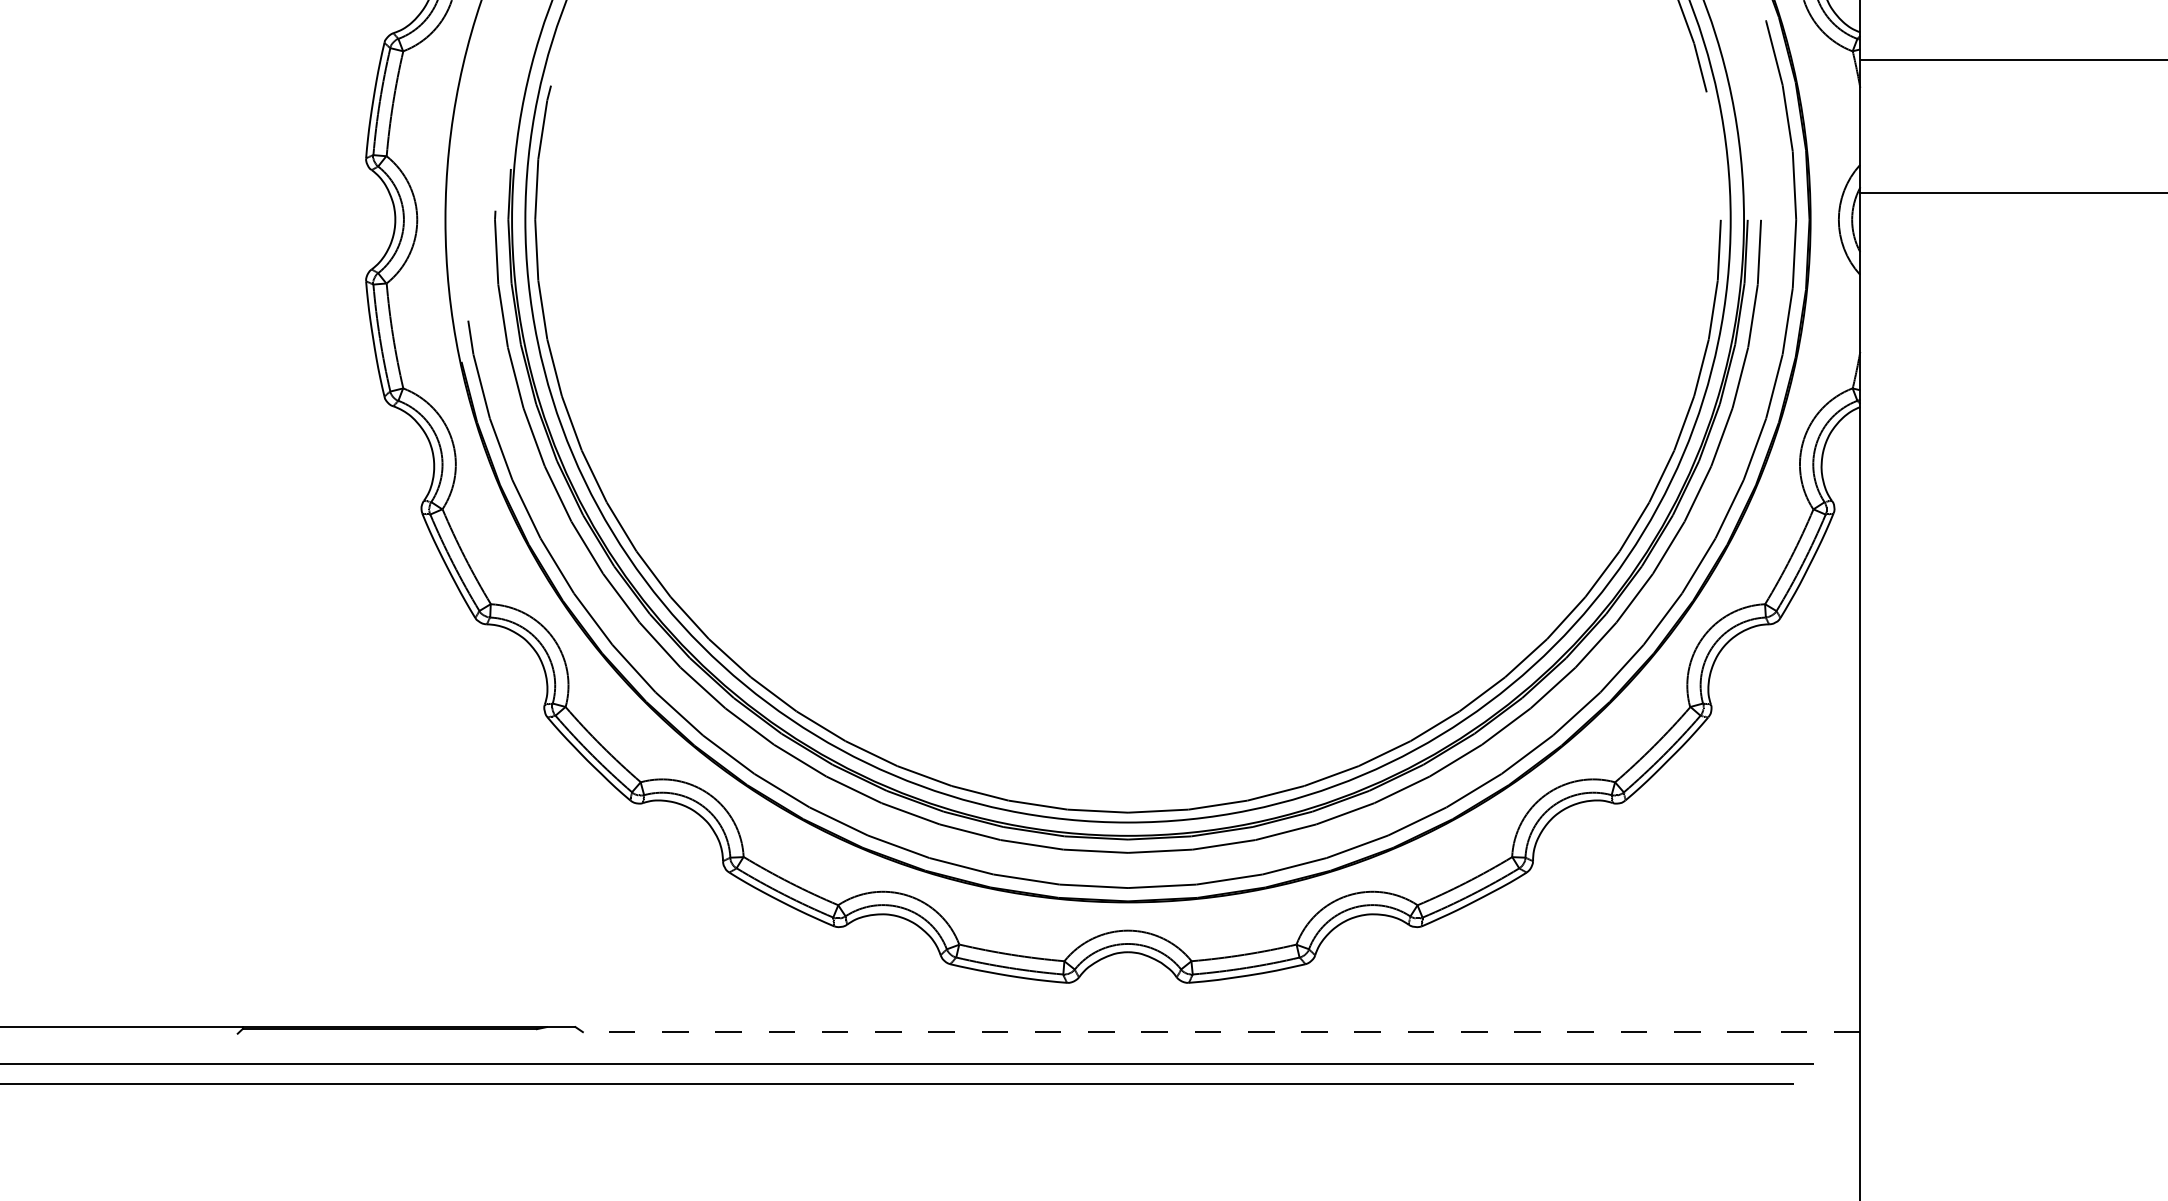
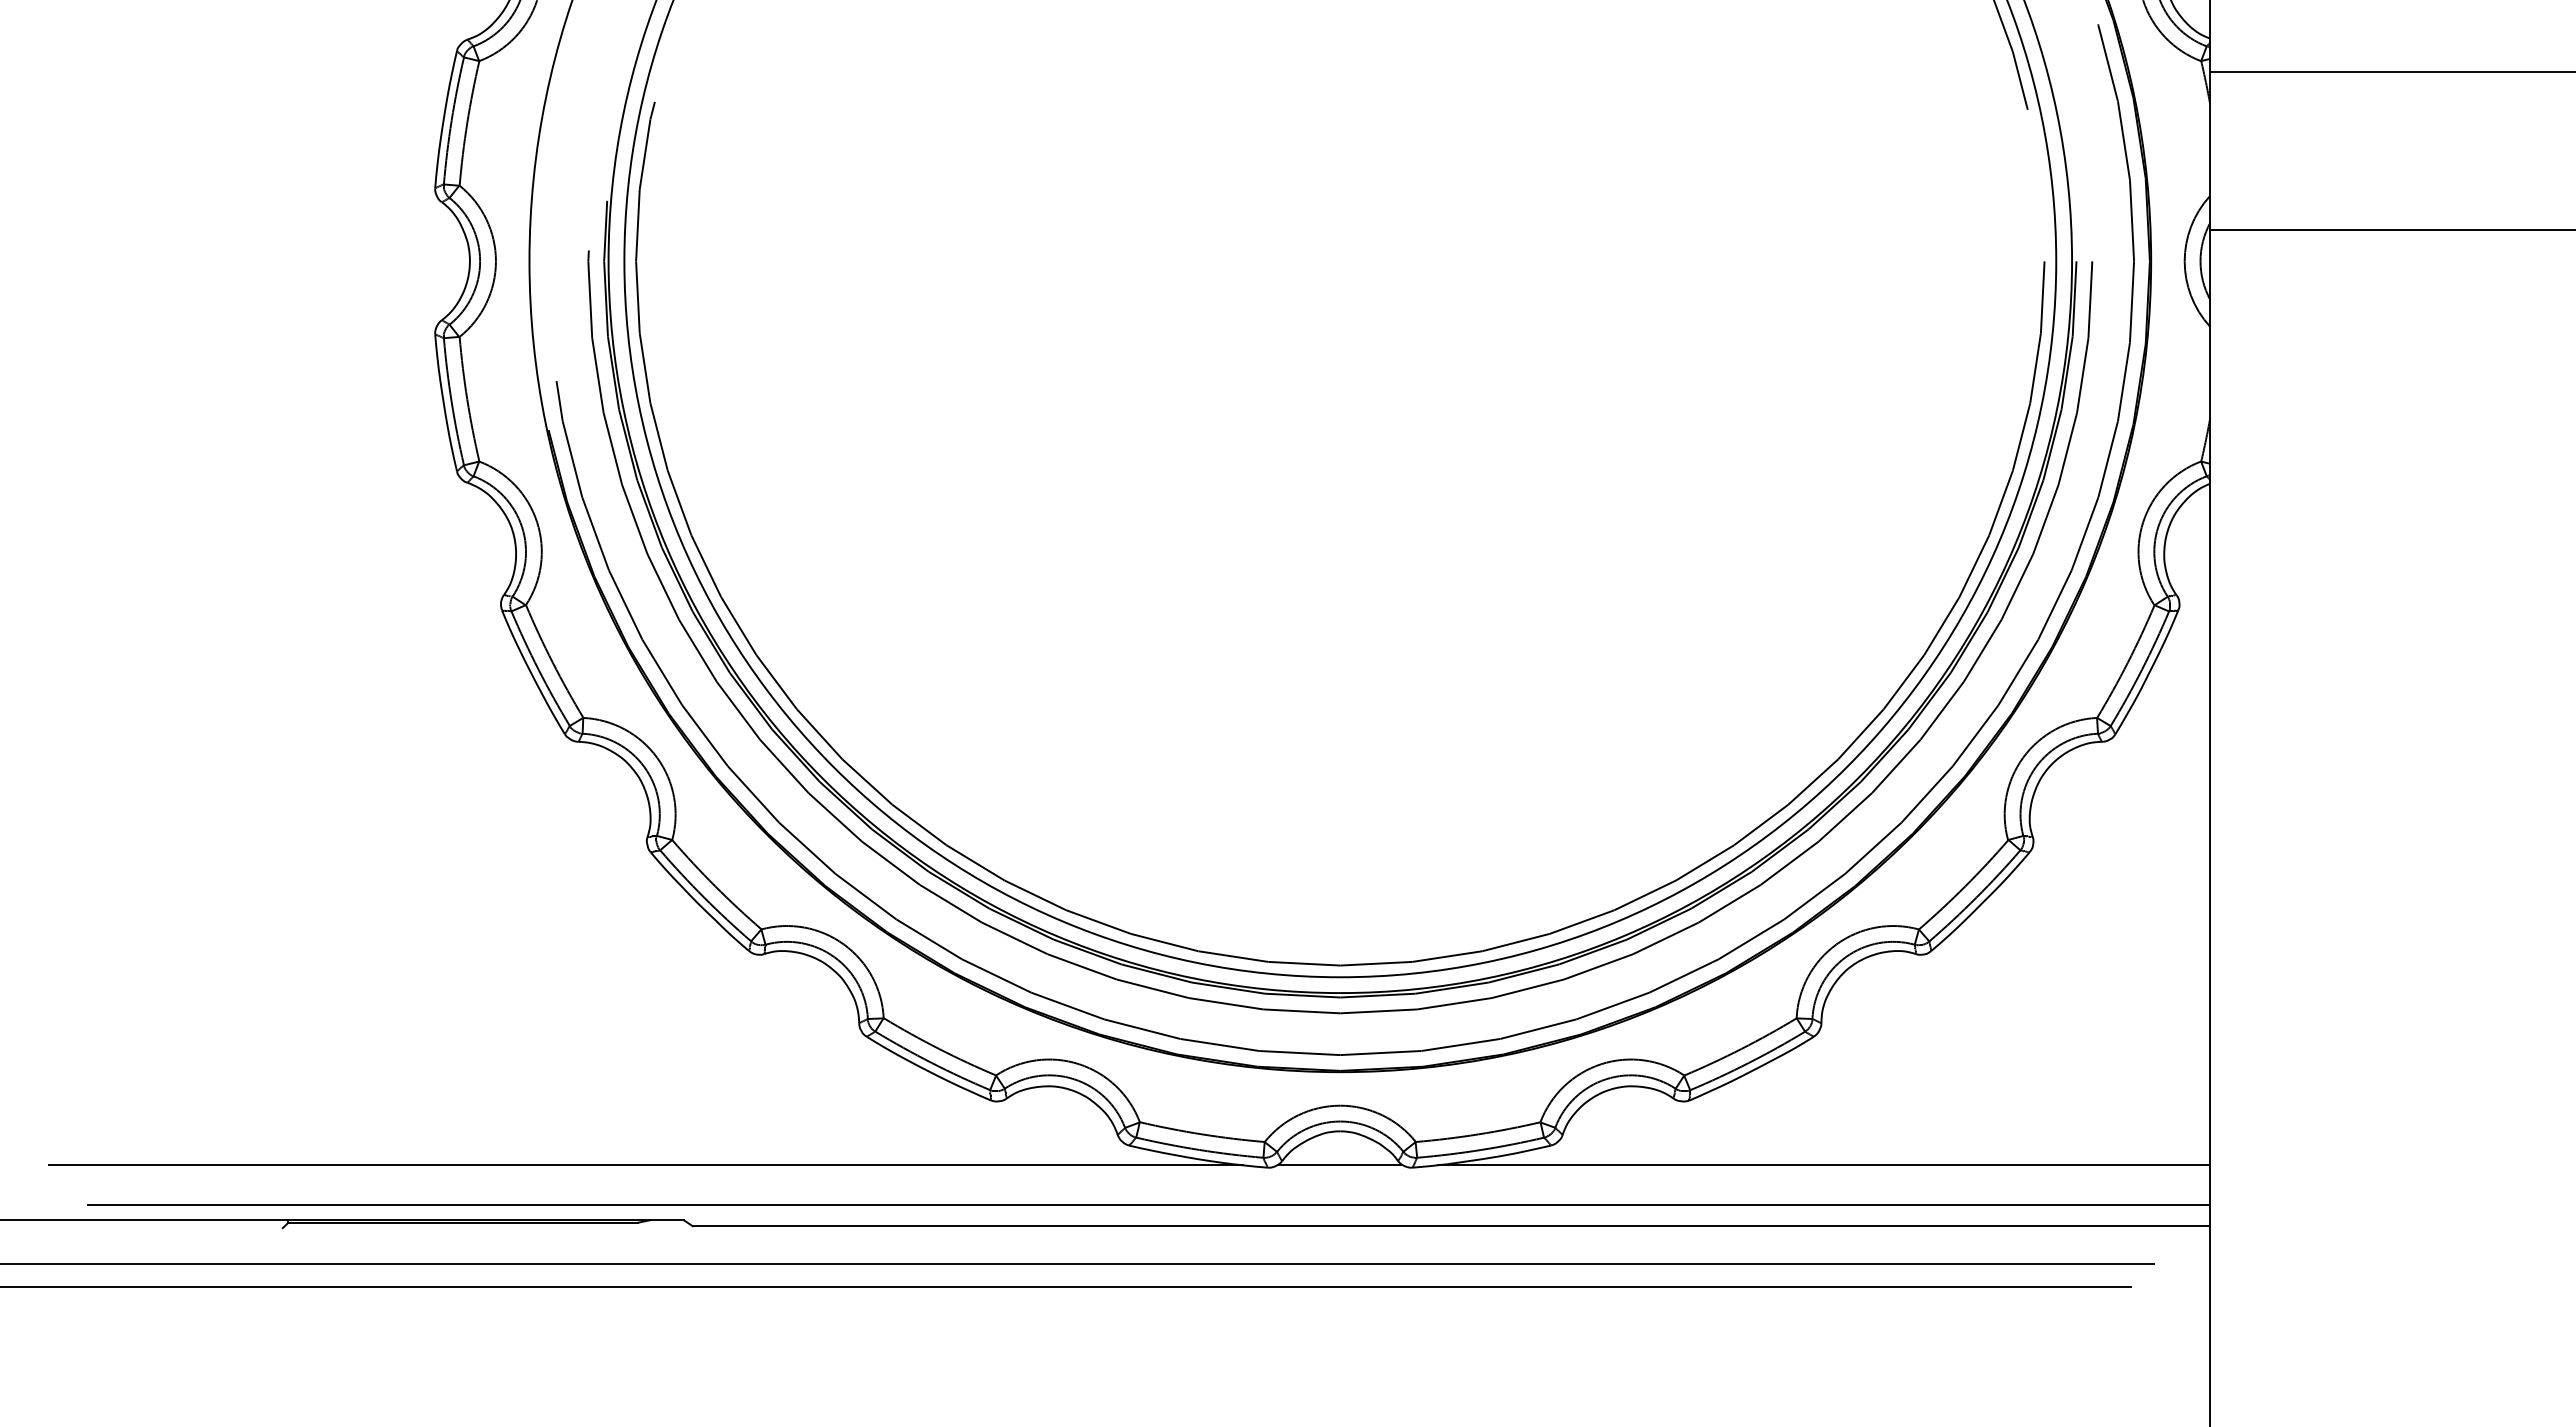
line: (543, 980) -> (645, 1165), added
line: (1127, 980) -> (1339, 1165), added
line: (1534, 980) -> (1823, 1165), added
line: (966, 1014) -> (1148, 1205), added
line: (1221, 1032) -> (1451, 1226), dashed -> solid

